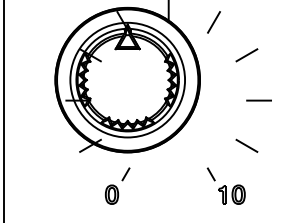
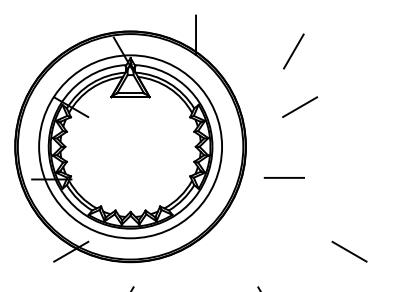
line: (213, 22) -> (293, 51), moved
line: (246, 55) -> (299, 107), moved
line: (258, 100) -> (283, 177), moved
line: (246, 145) -> (348, 251), moved

